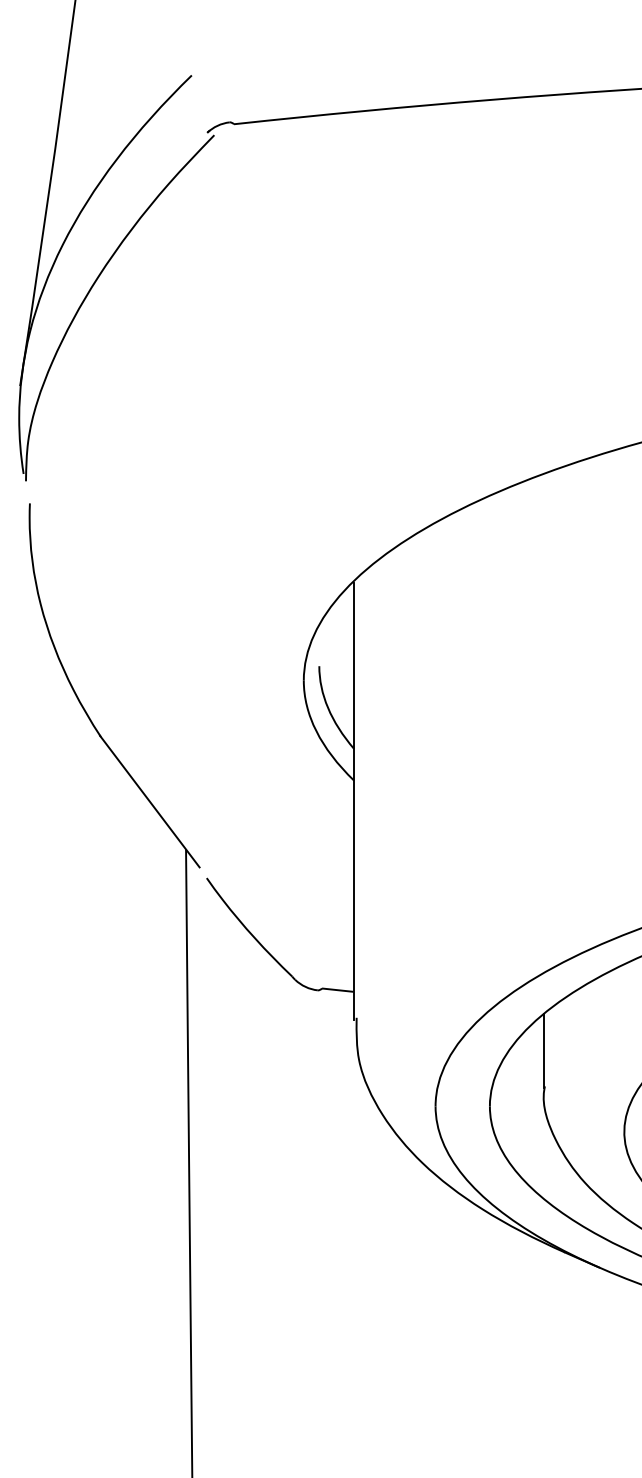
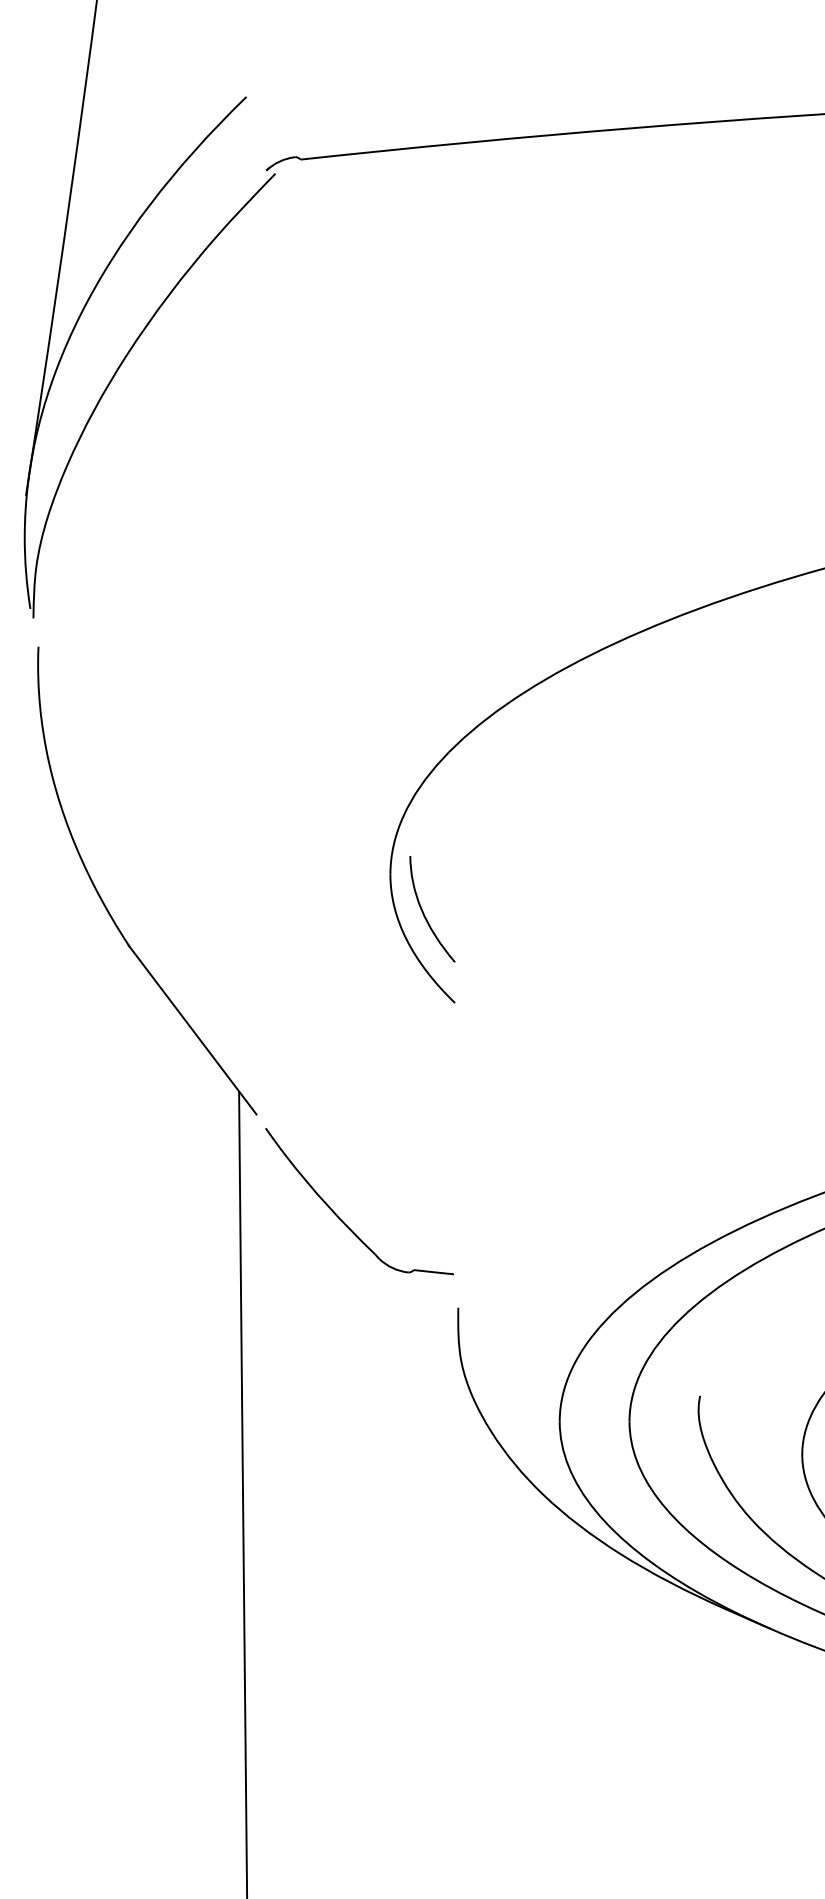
line: (354, 801) -> (455, 1029), removed
line: (544, 1050) -> (699, 1349), removed

